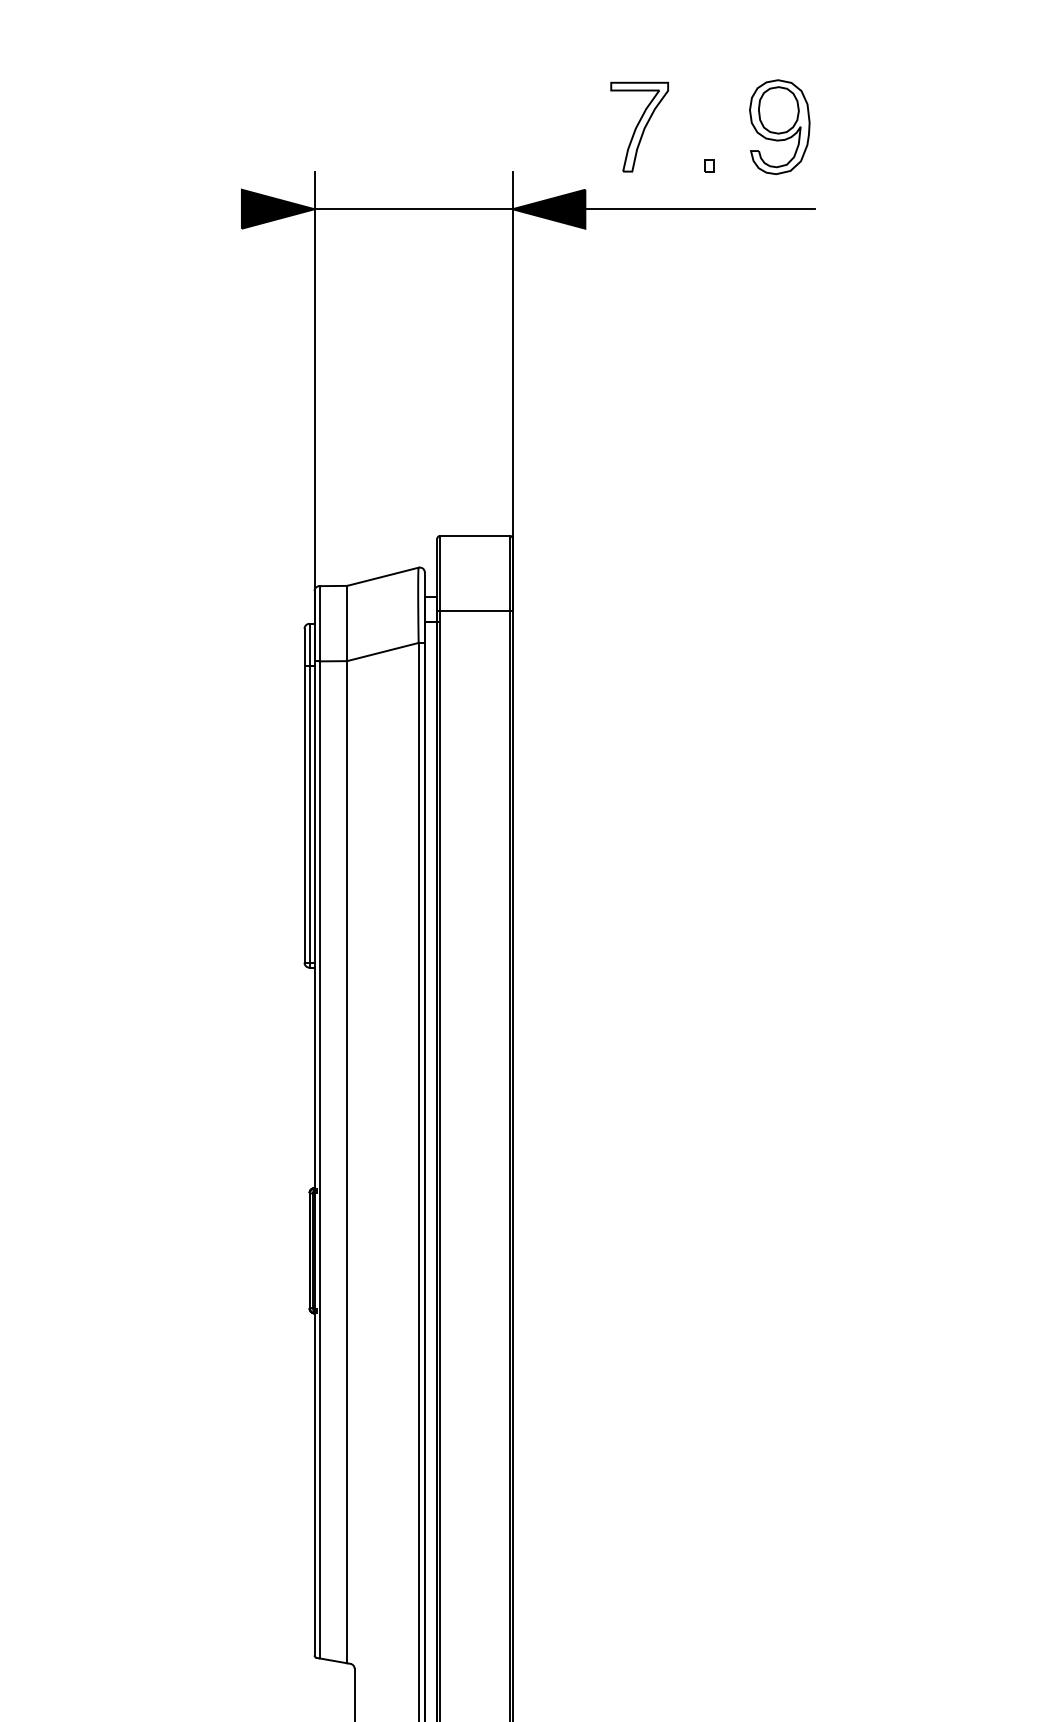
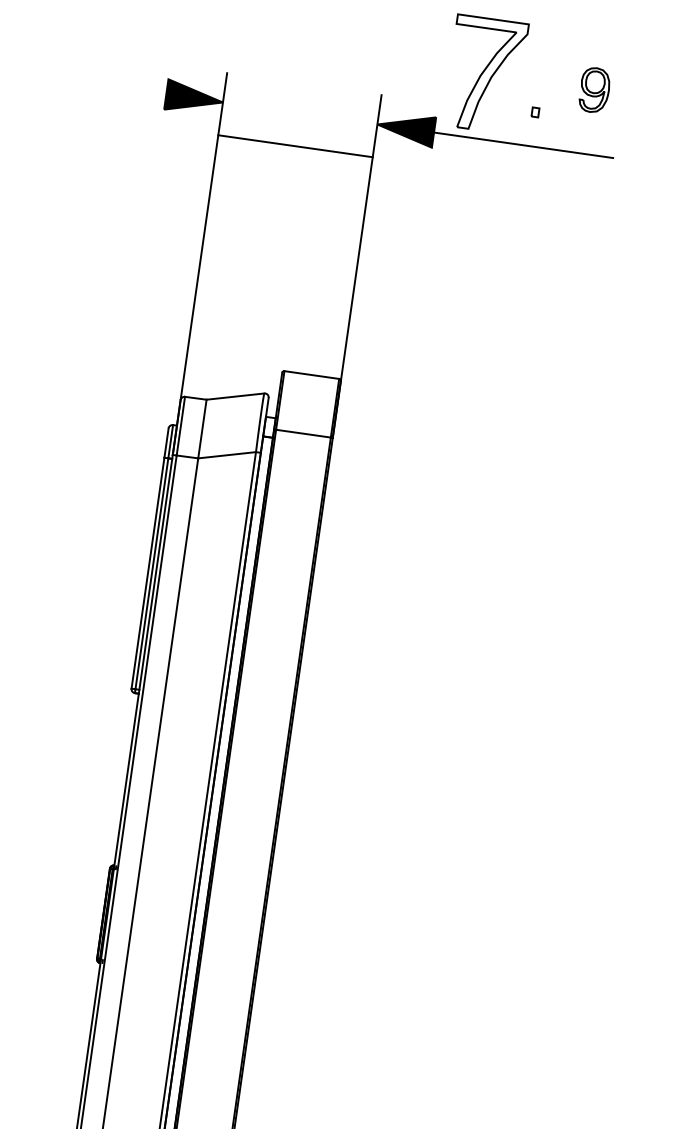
part: (639, 126) -> (485, 74), size x1.6
part: (779, 127) -> (594, 90), size x0.6
line: (413, 209) -> (295, 146), moved

